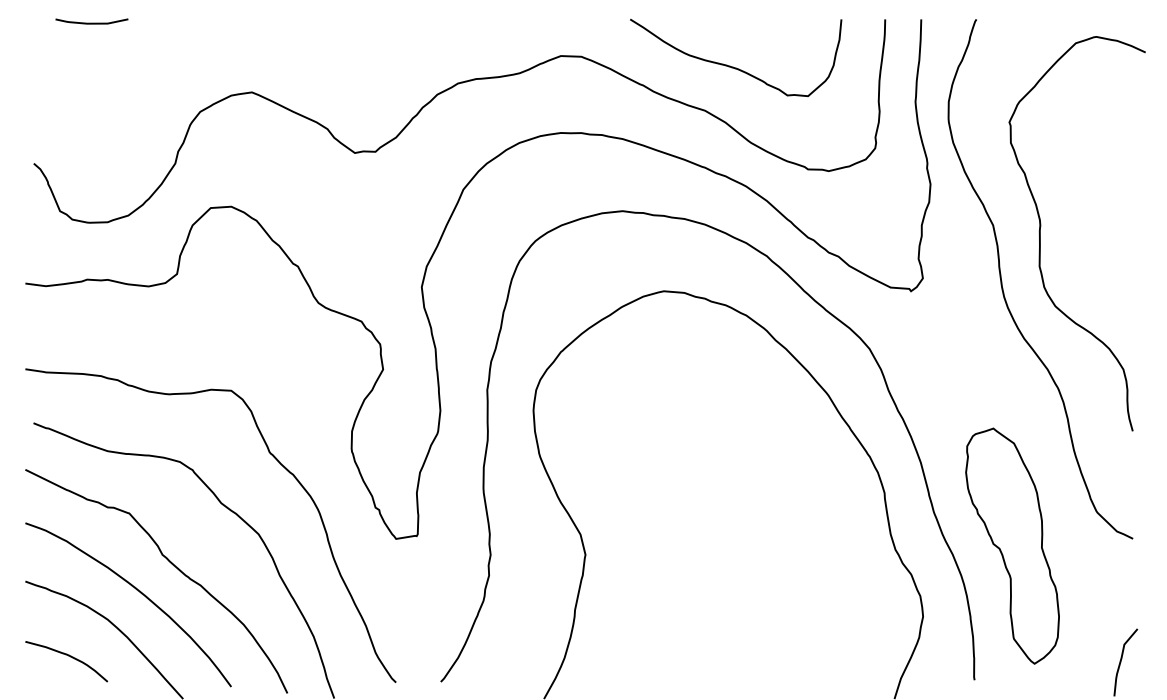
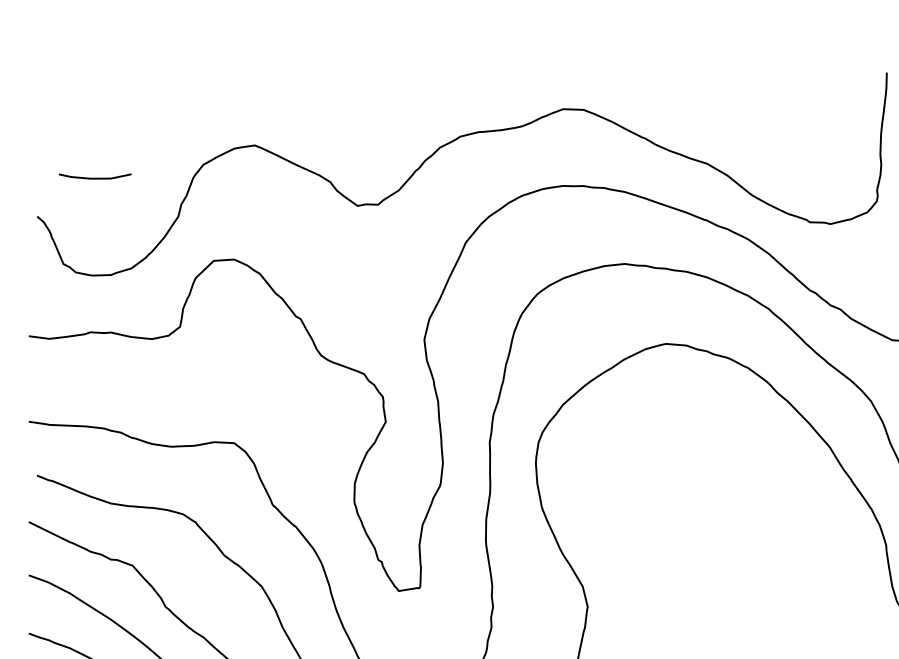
curve: (91, 22) -> (94, 177), moved
curve: (733, 66) -> (735, 119), removed

